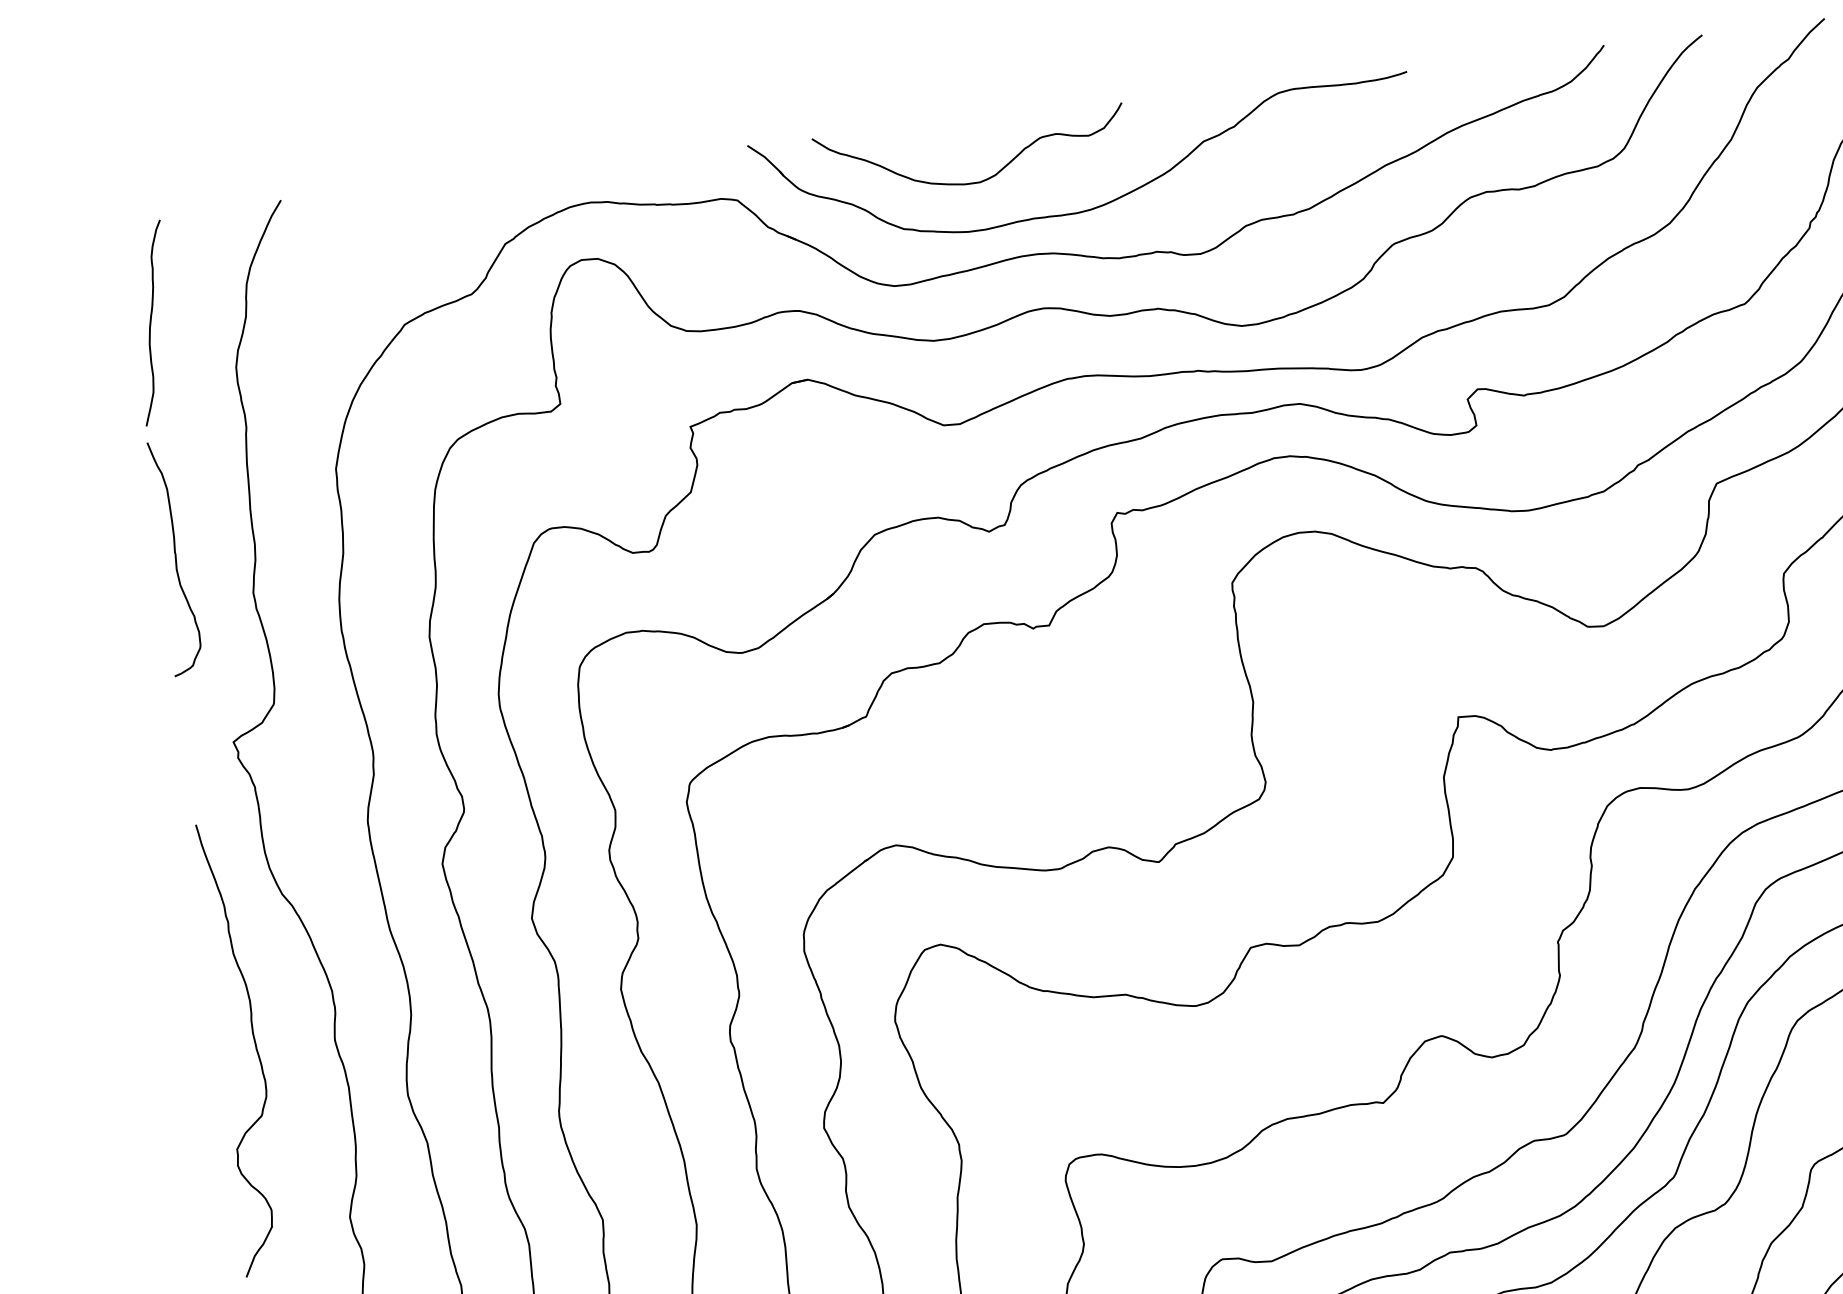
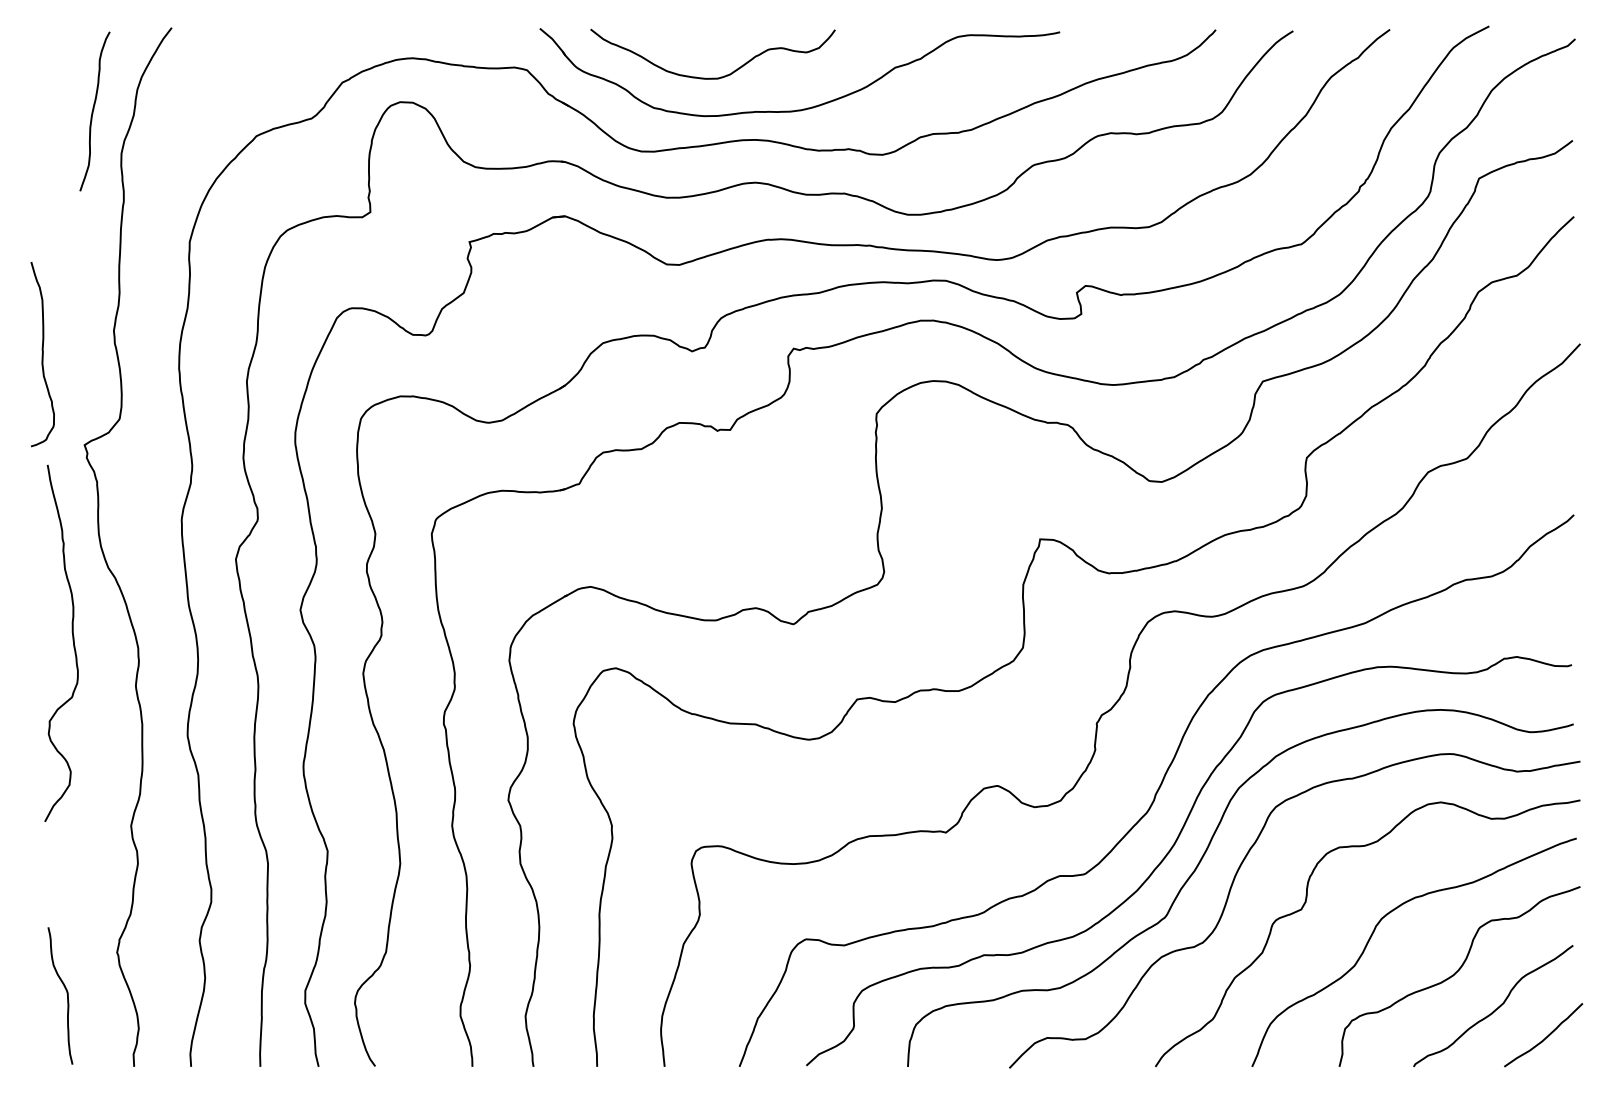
curve: (151, 323) -> (93, 111), moved
curve: (175, 558) -> (42, 354), moved
curve: (254, 1044) -> (72, 641), moved

